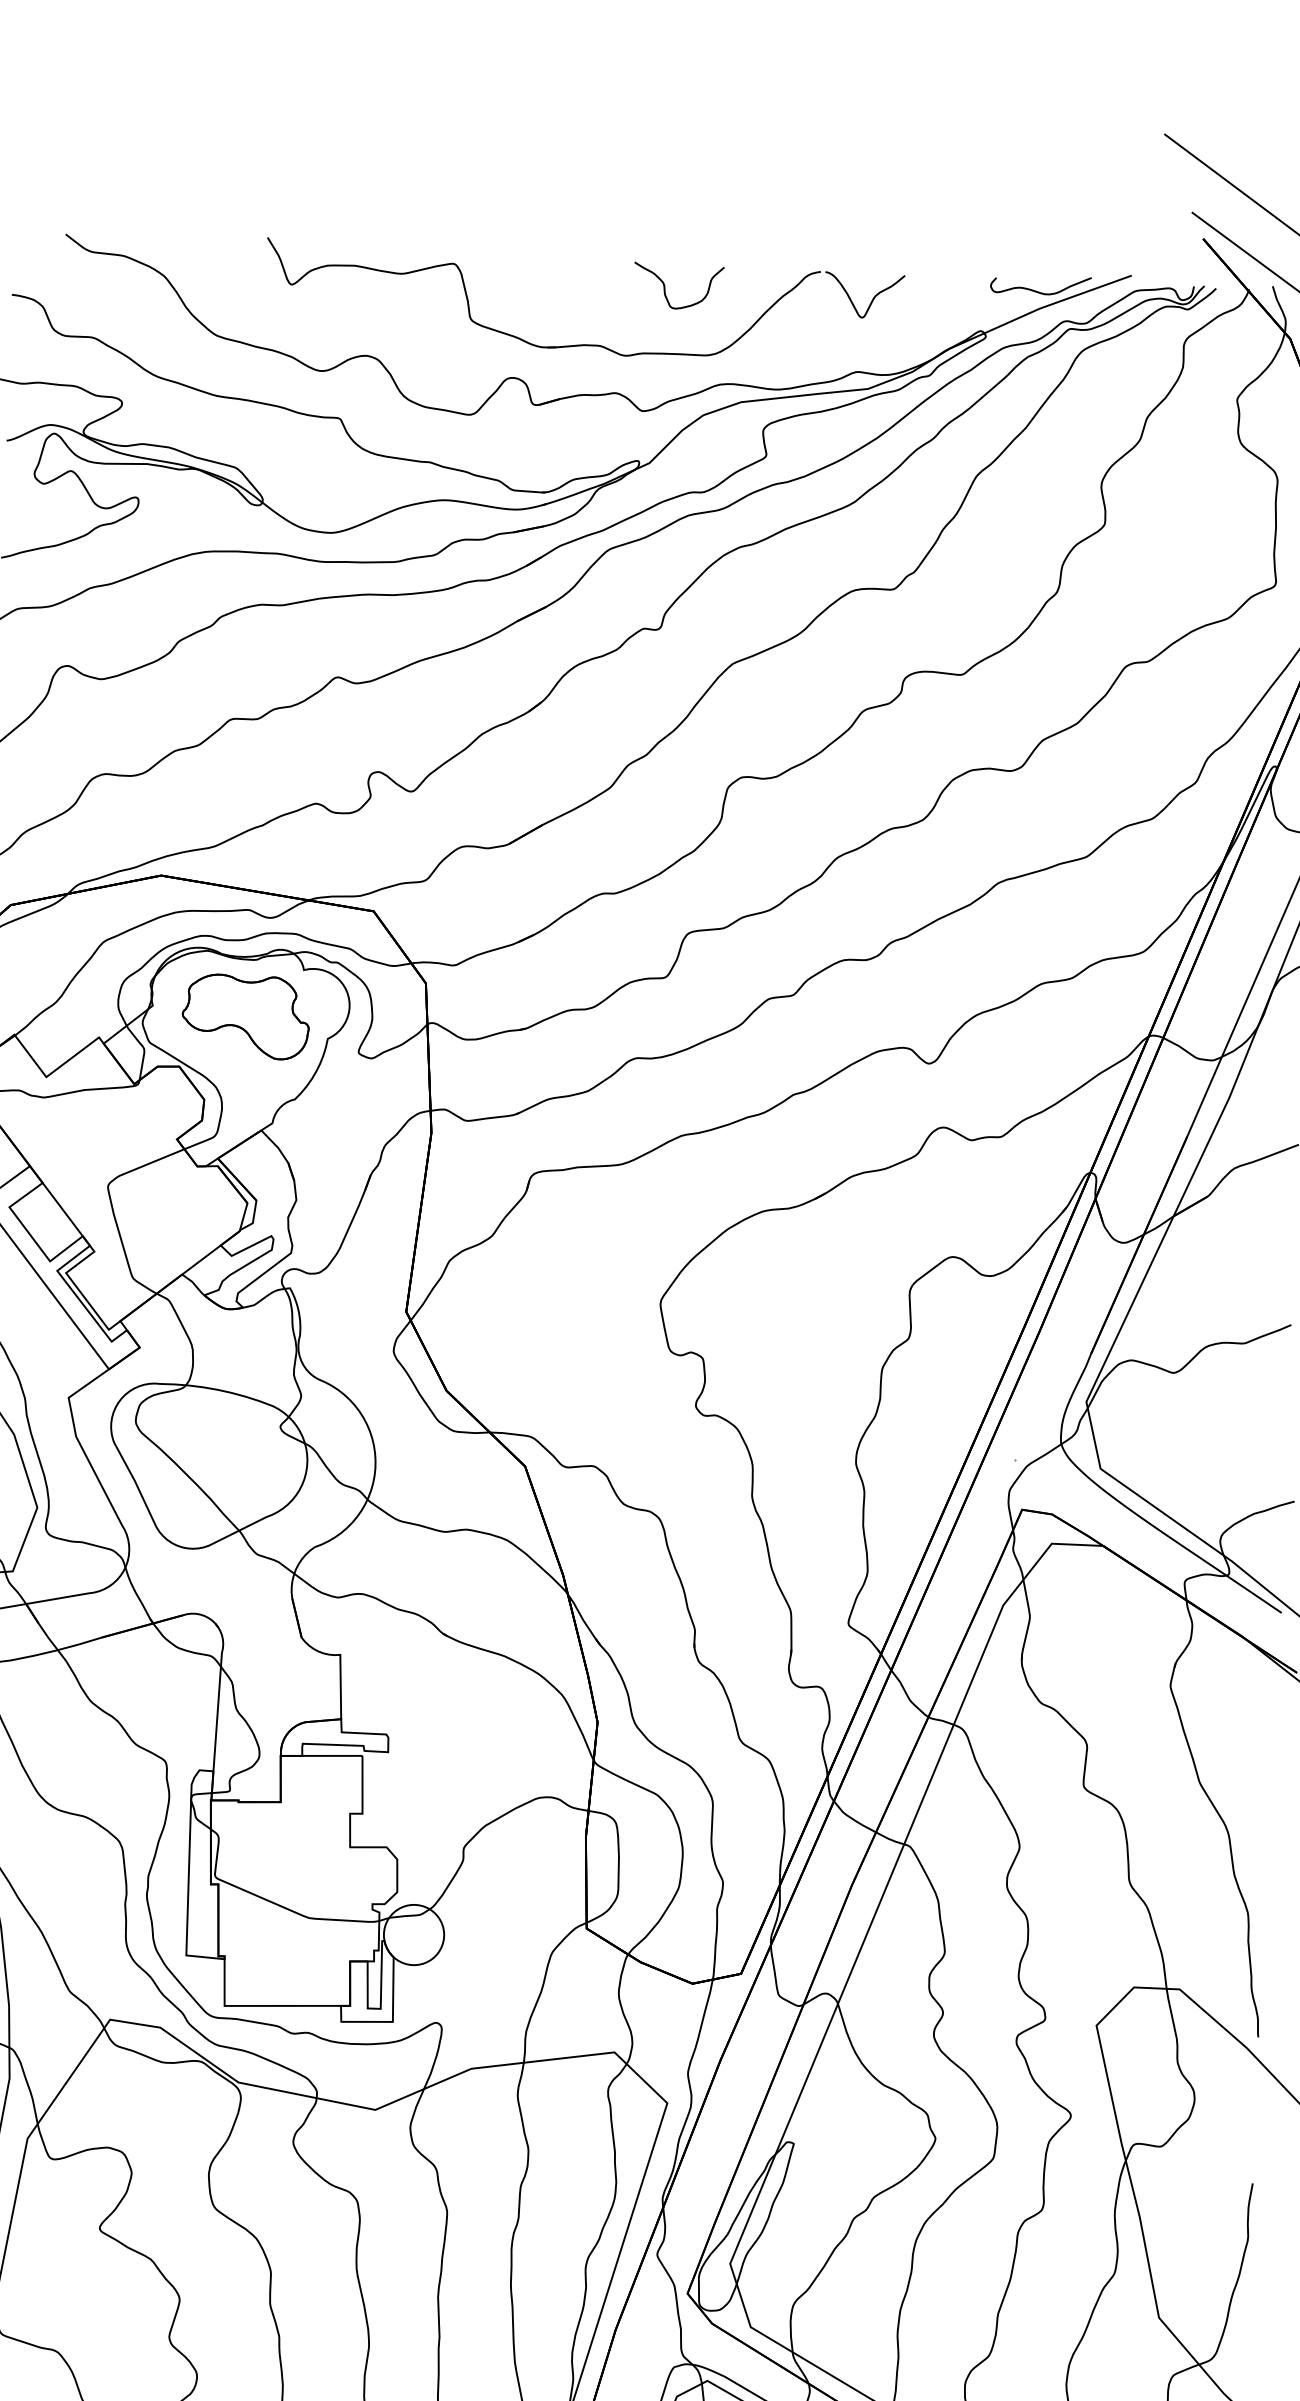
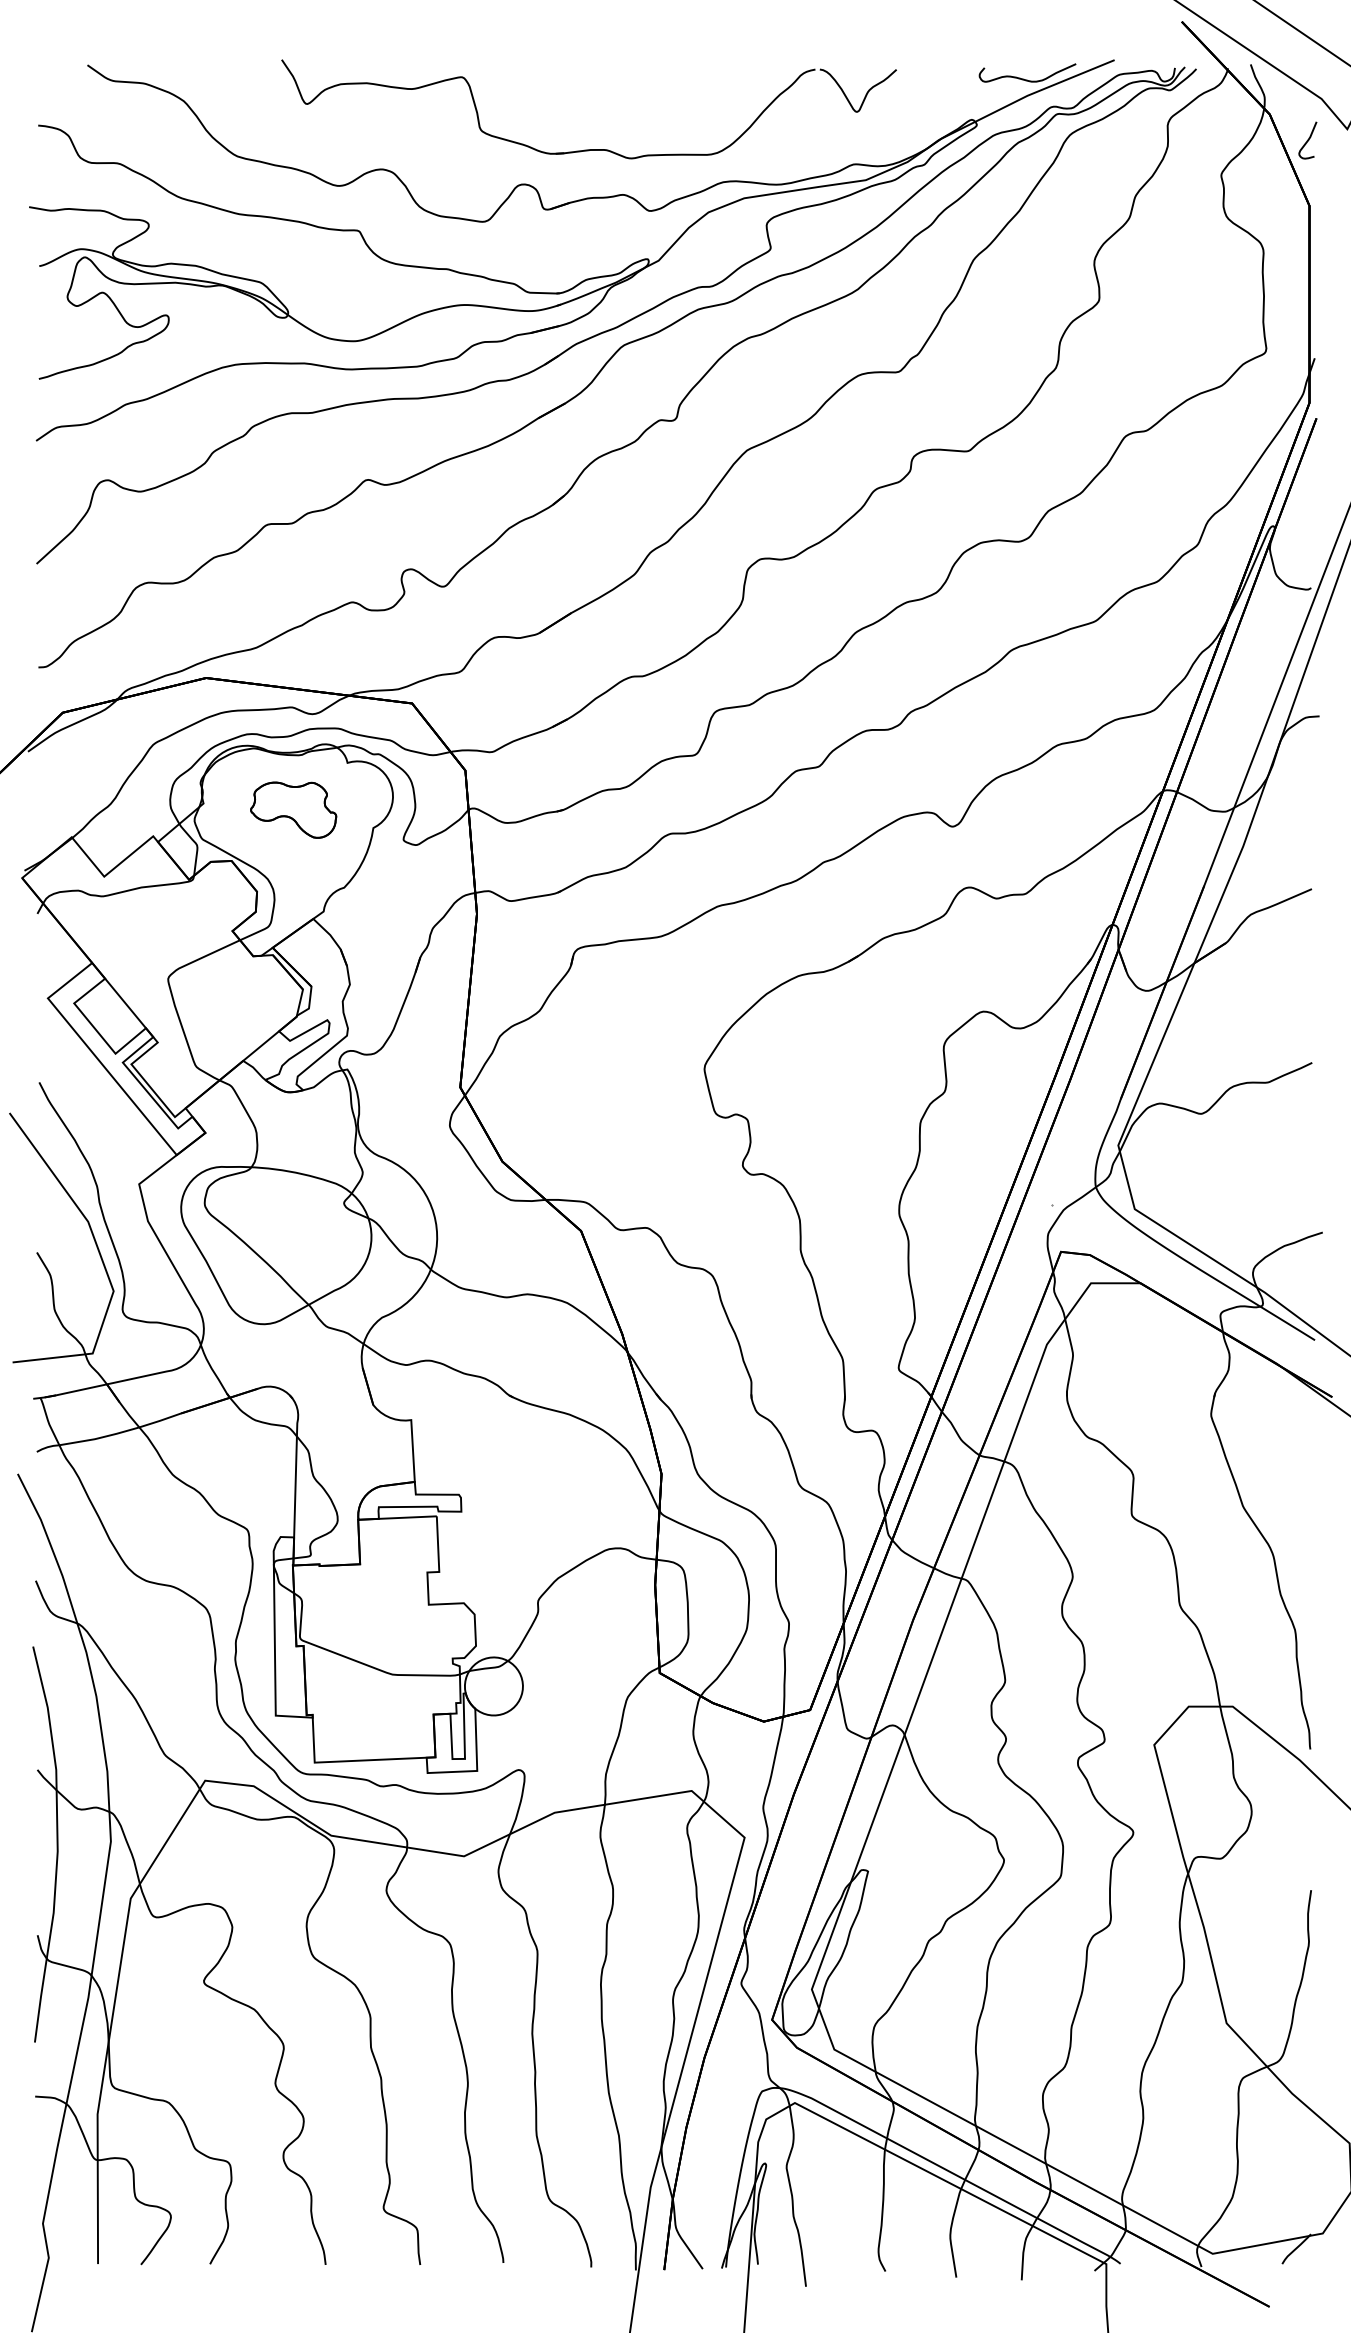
curve: (665, 285) -> (666, 89), removed
part: (245, 1015) -> (293, 809), size x0.7

